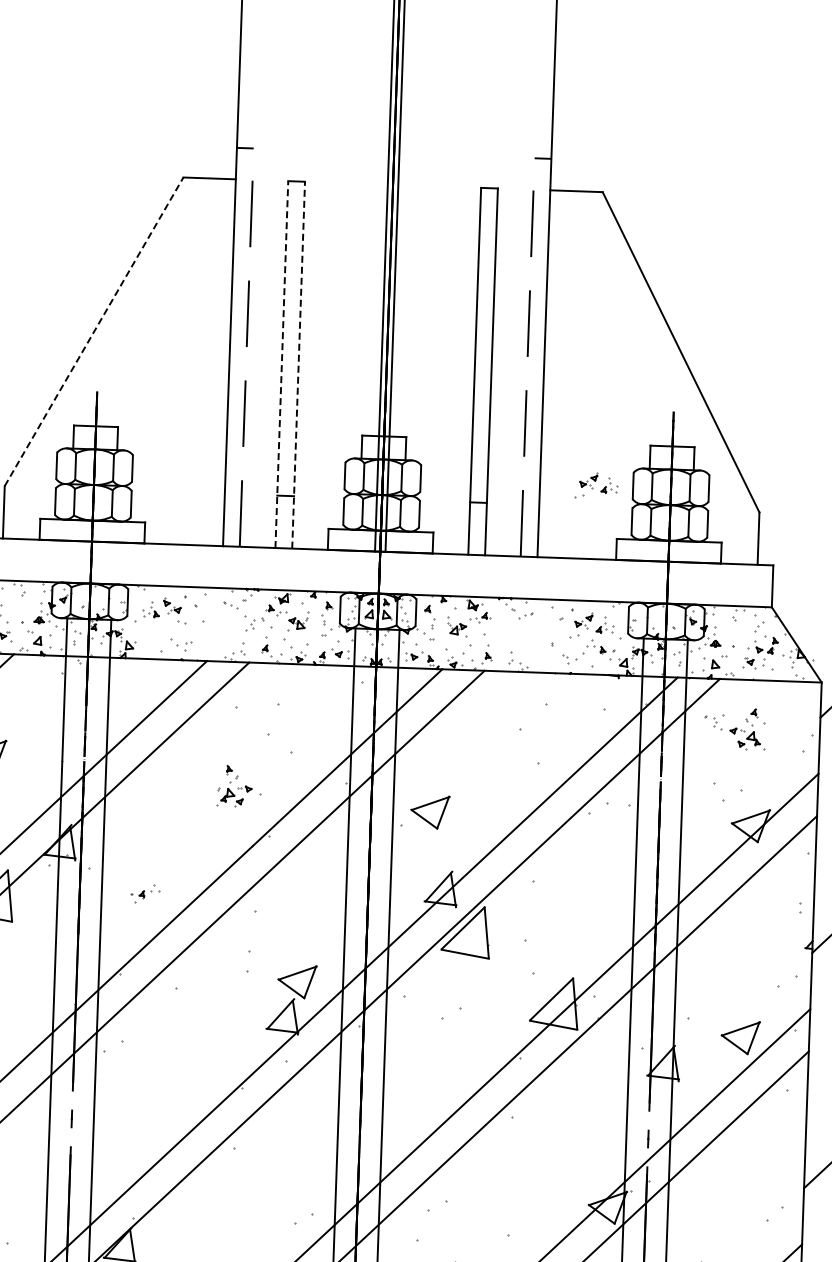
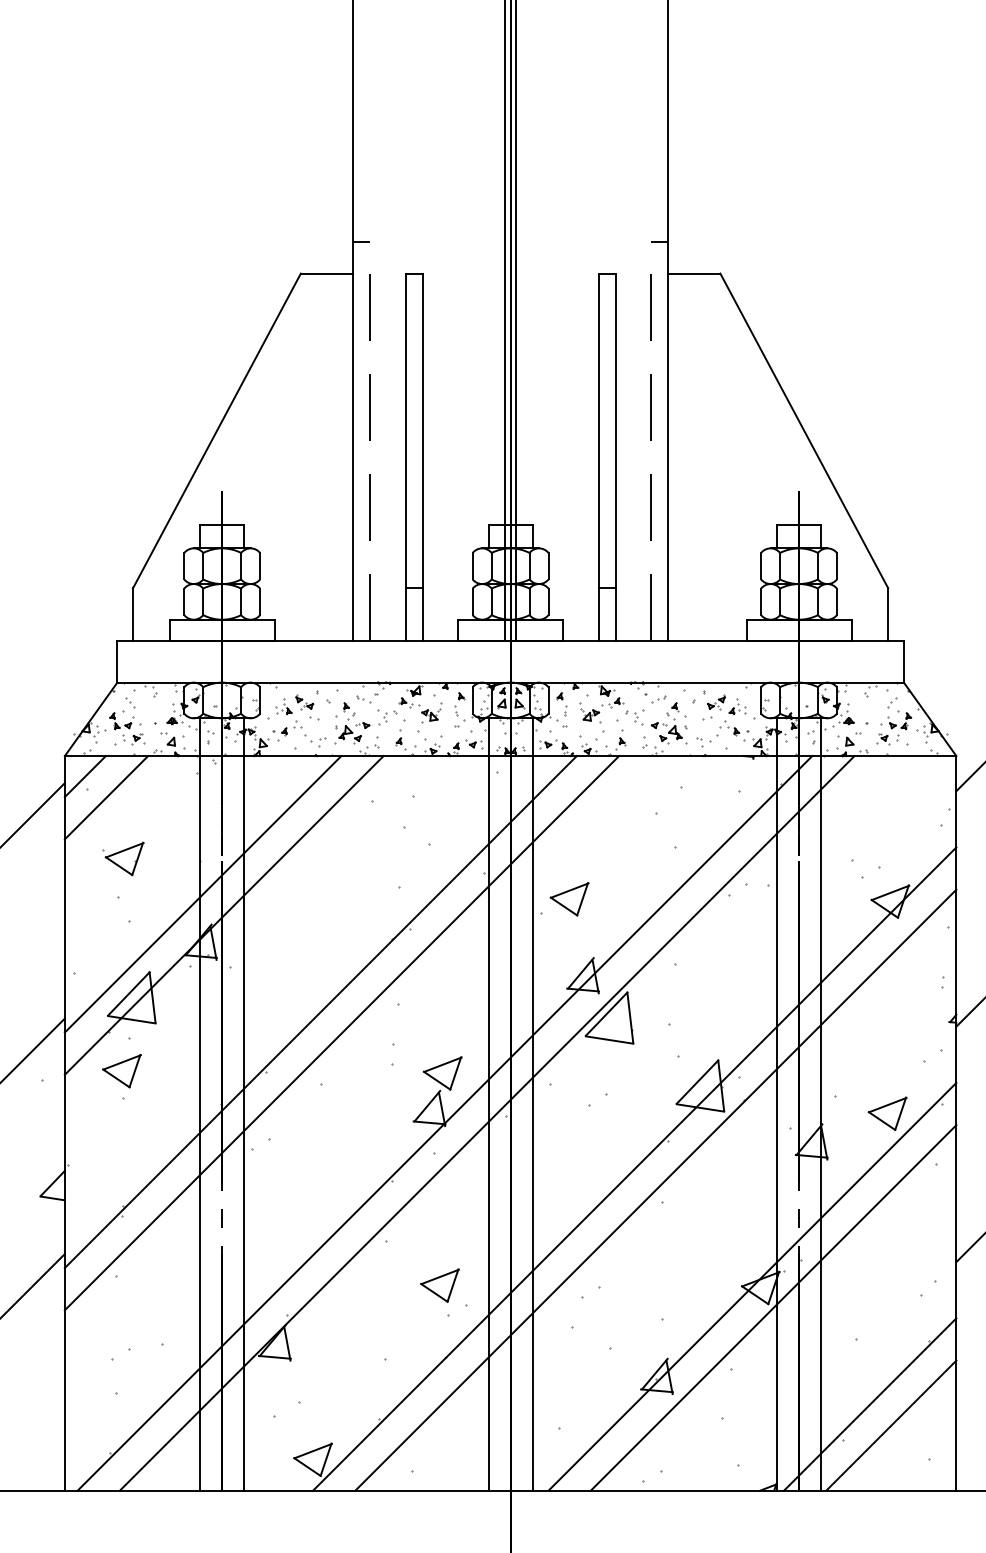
line: (94, 331) -> (217, 430), dashed -> solid
line: (281, 364) -> (405, 457), dashed -> solid
line: (298, 365) -> (422, 457), dashed -> solid
part: (596, 486) -> (724, 567), removed
part: (735, 728) -> (656, 723), moved
part: (234, 786) -> (352, 723), moved
part: (145, 893) -> (287, 730), moved
part: (286, 1193) -> (439, 1285), added

